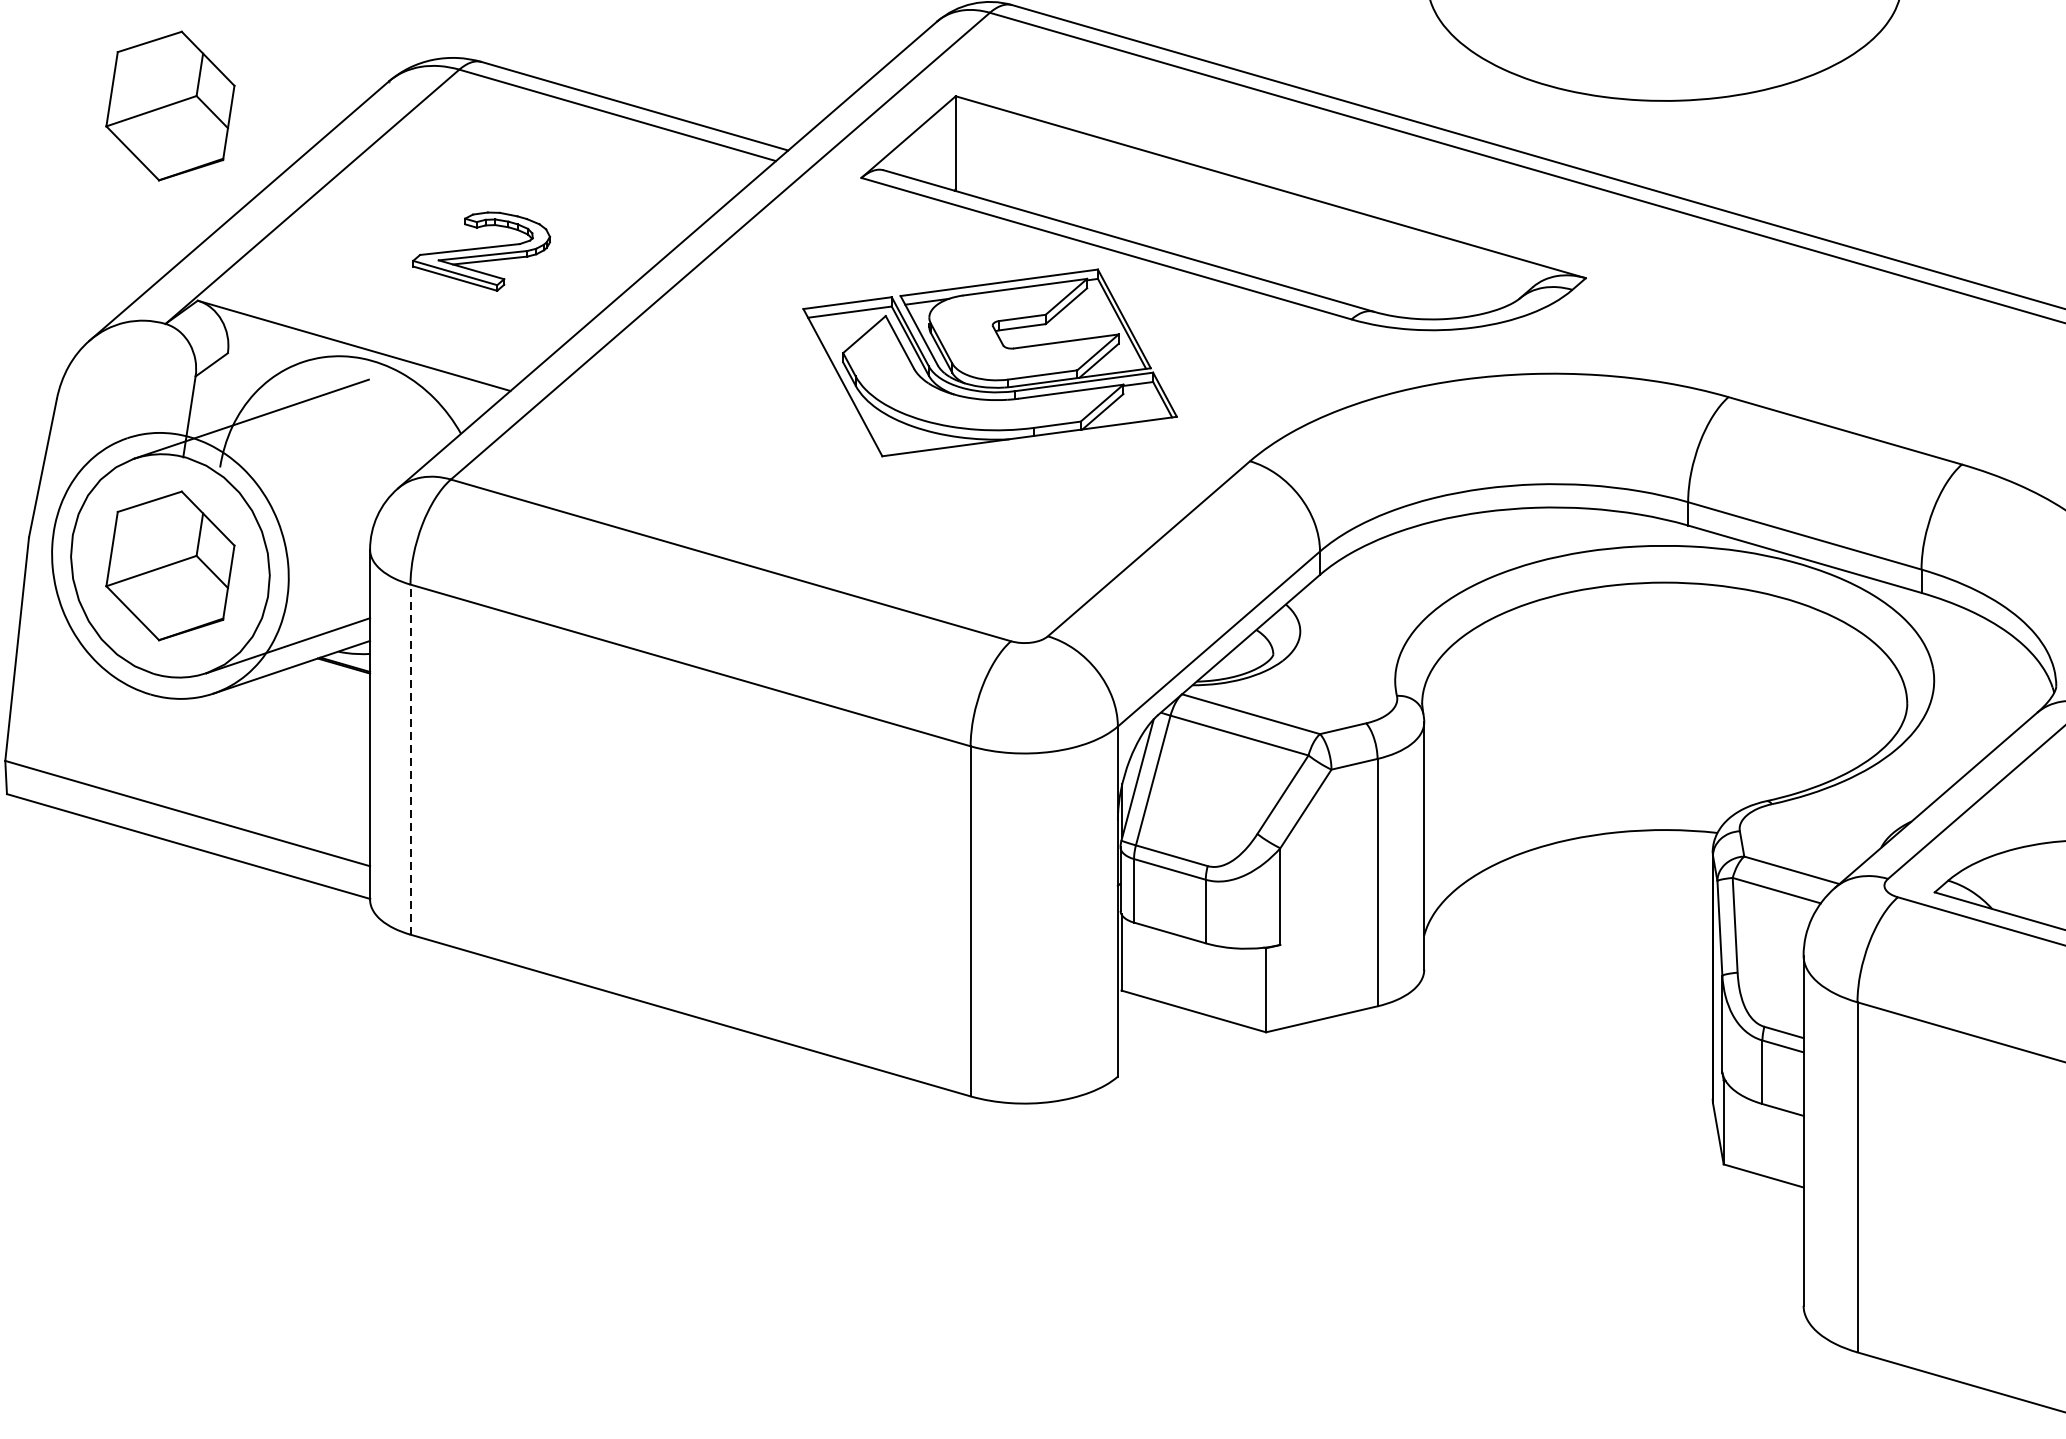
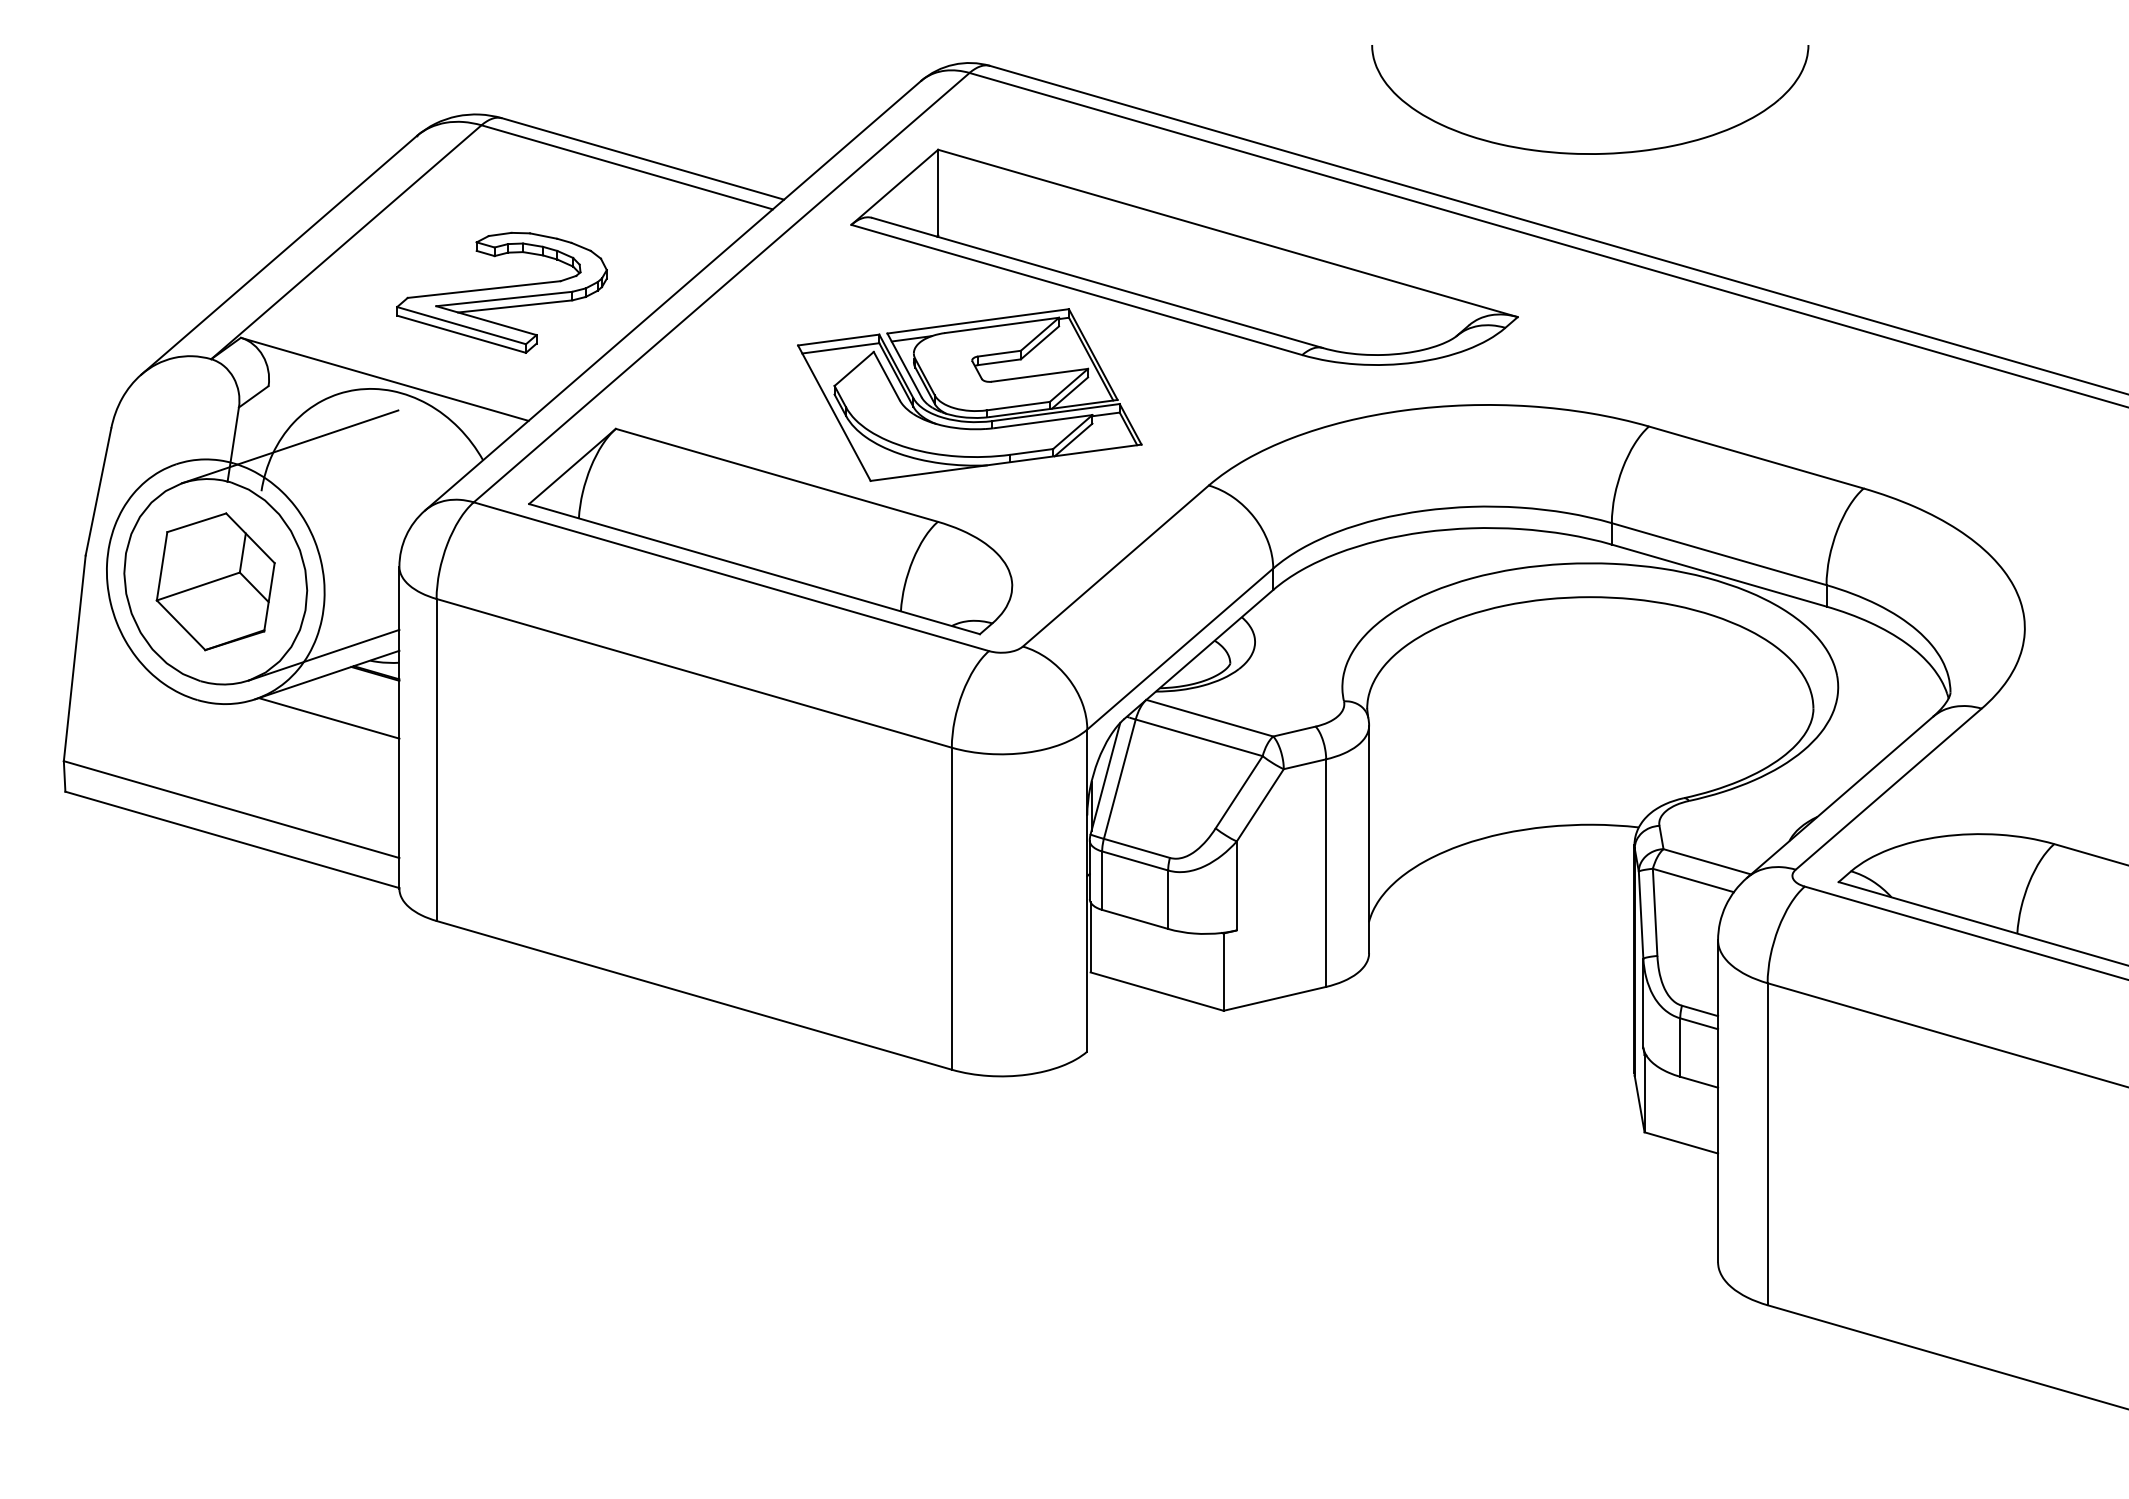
part: (170, 105) -> (215, 158), removed
part: (481, 251) -> (501, 292), size x1.67
part: (773, 511) -> (770, 531), added
line: (292, 714) -> (328, 718), added
line: (410, 759) -> (436, 759), dashed -> solid

